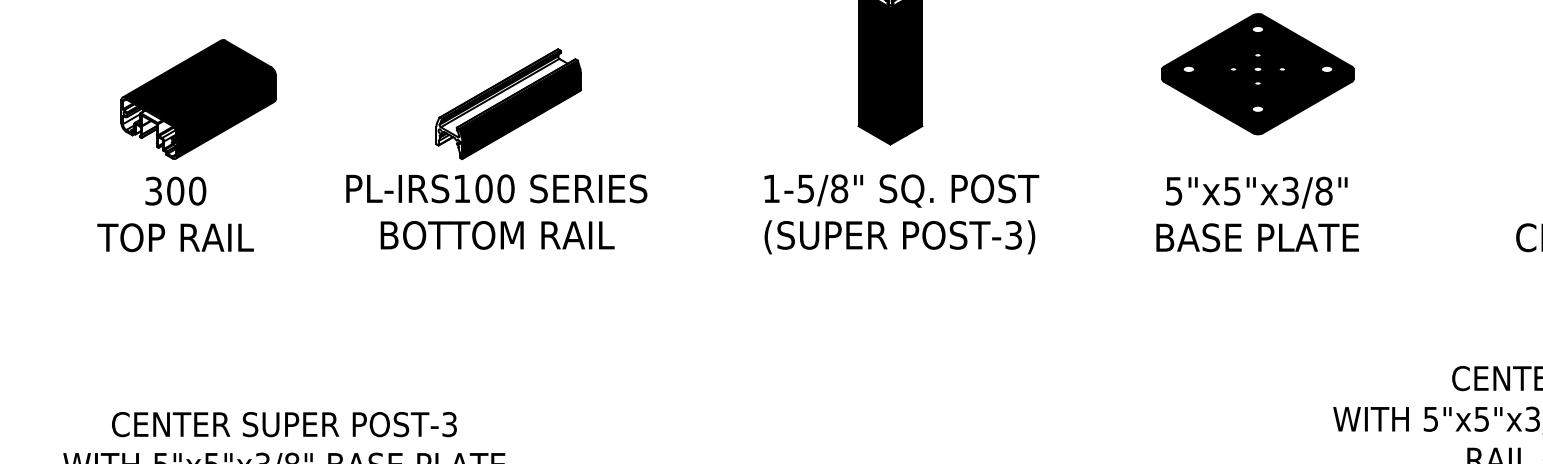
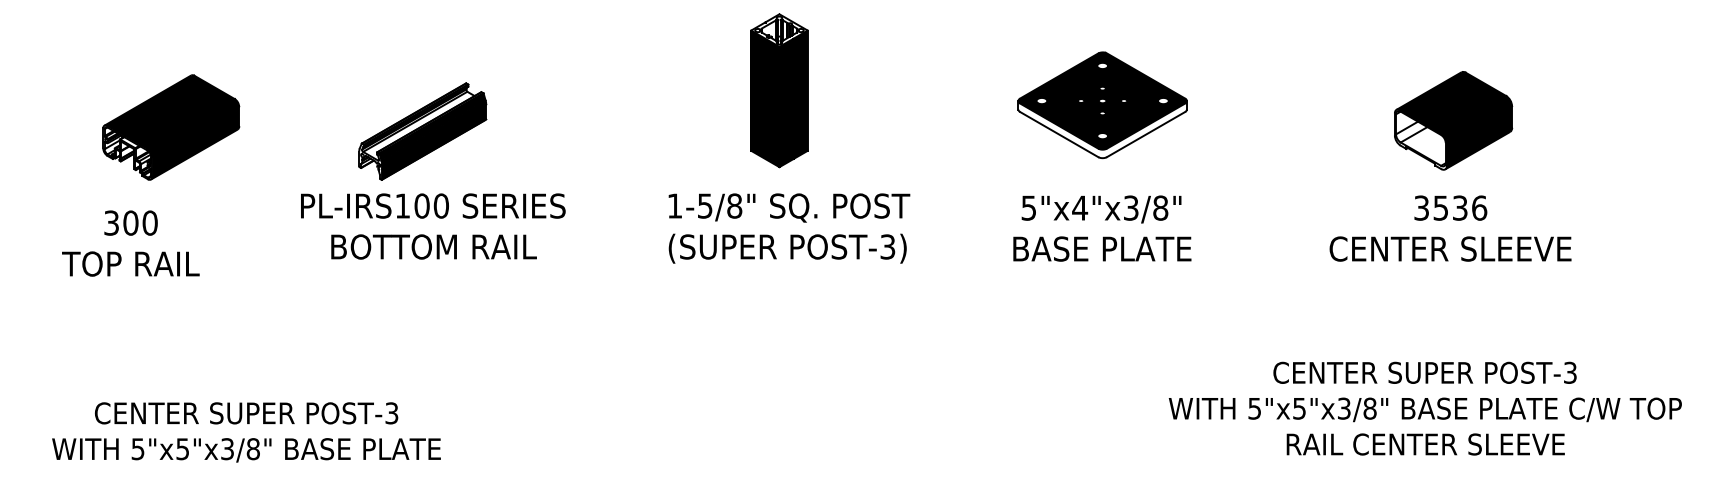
fill: (1257, 101) -> (1102, 129), removed
part: (508, 104) -> (422, 131), moved
text: (1232, 190) -> (1080, 207), 5"x5"x3/8" -> 5"x4"x3/8"
text: (175, 214) -> (130, 243), moved

